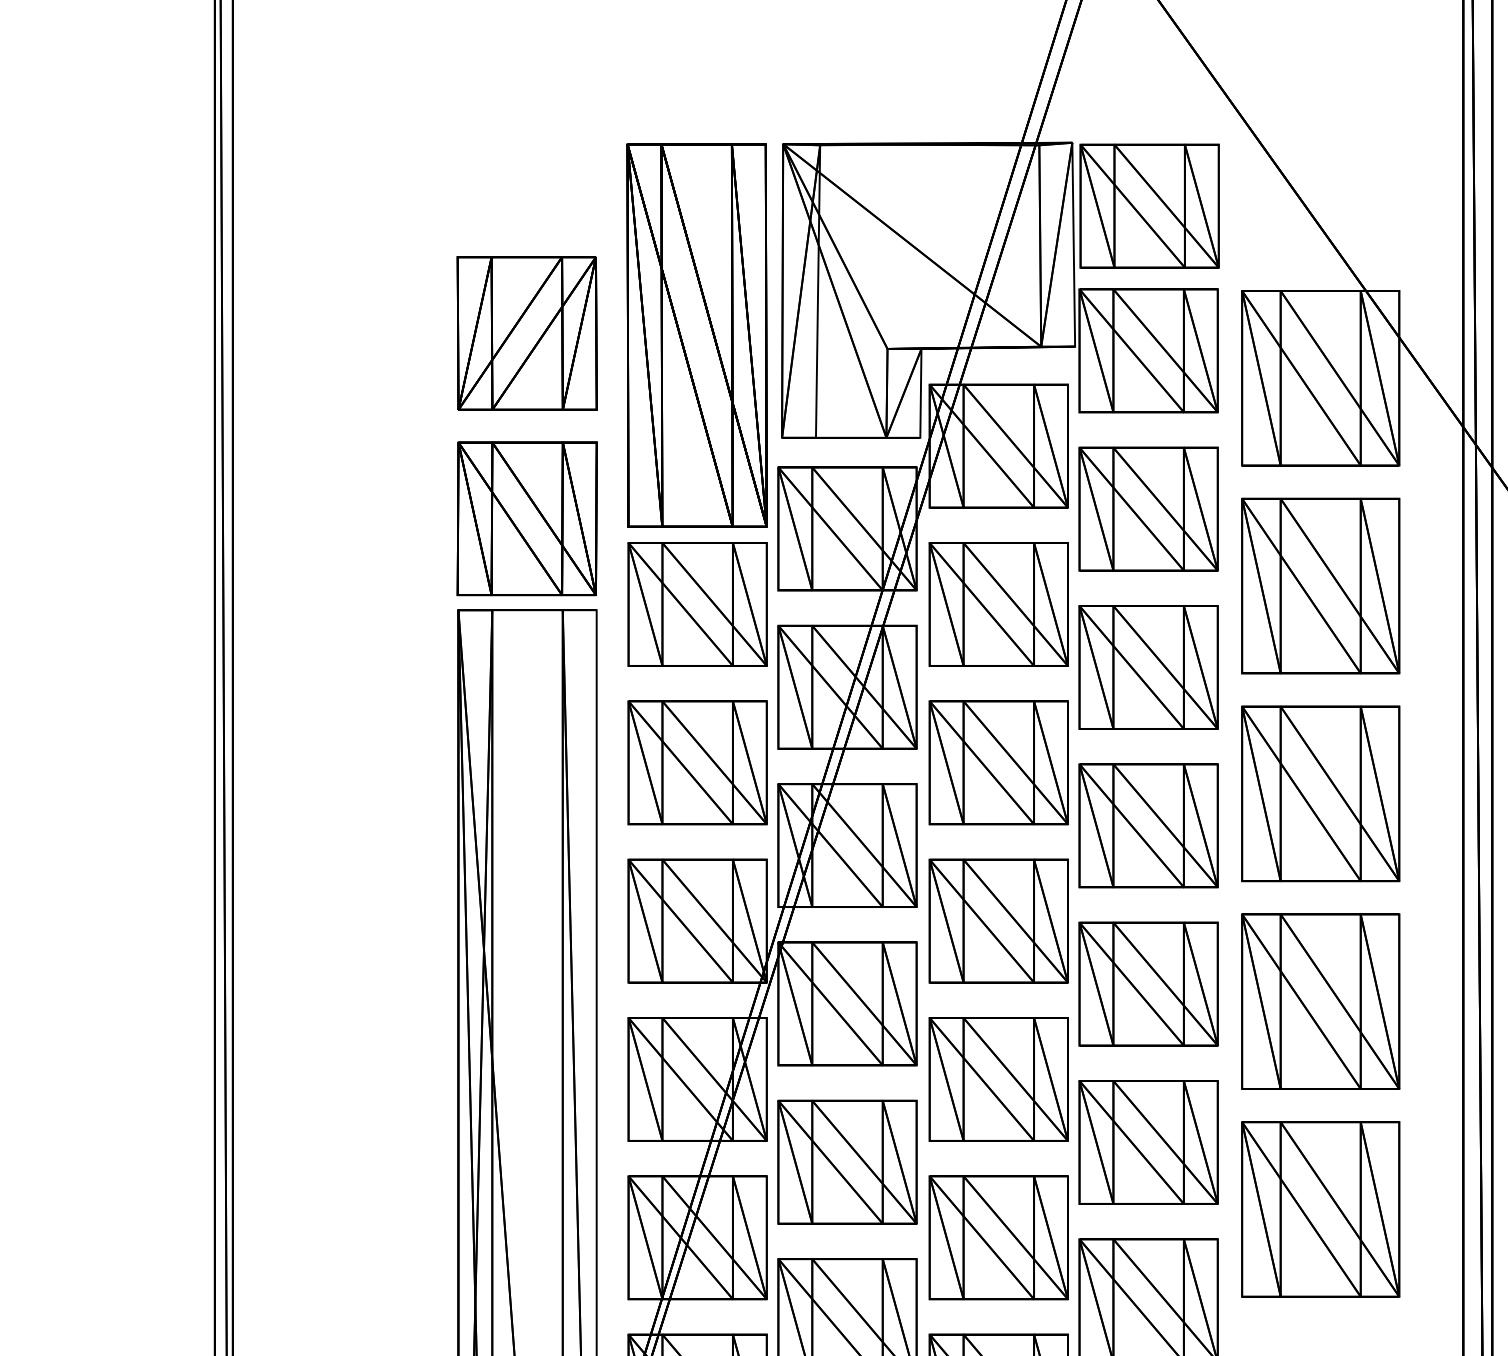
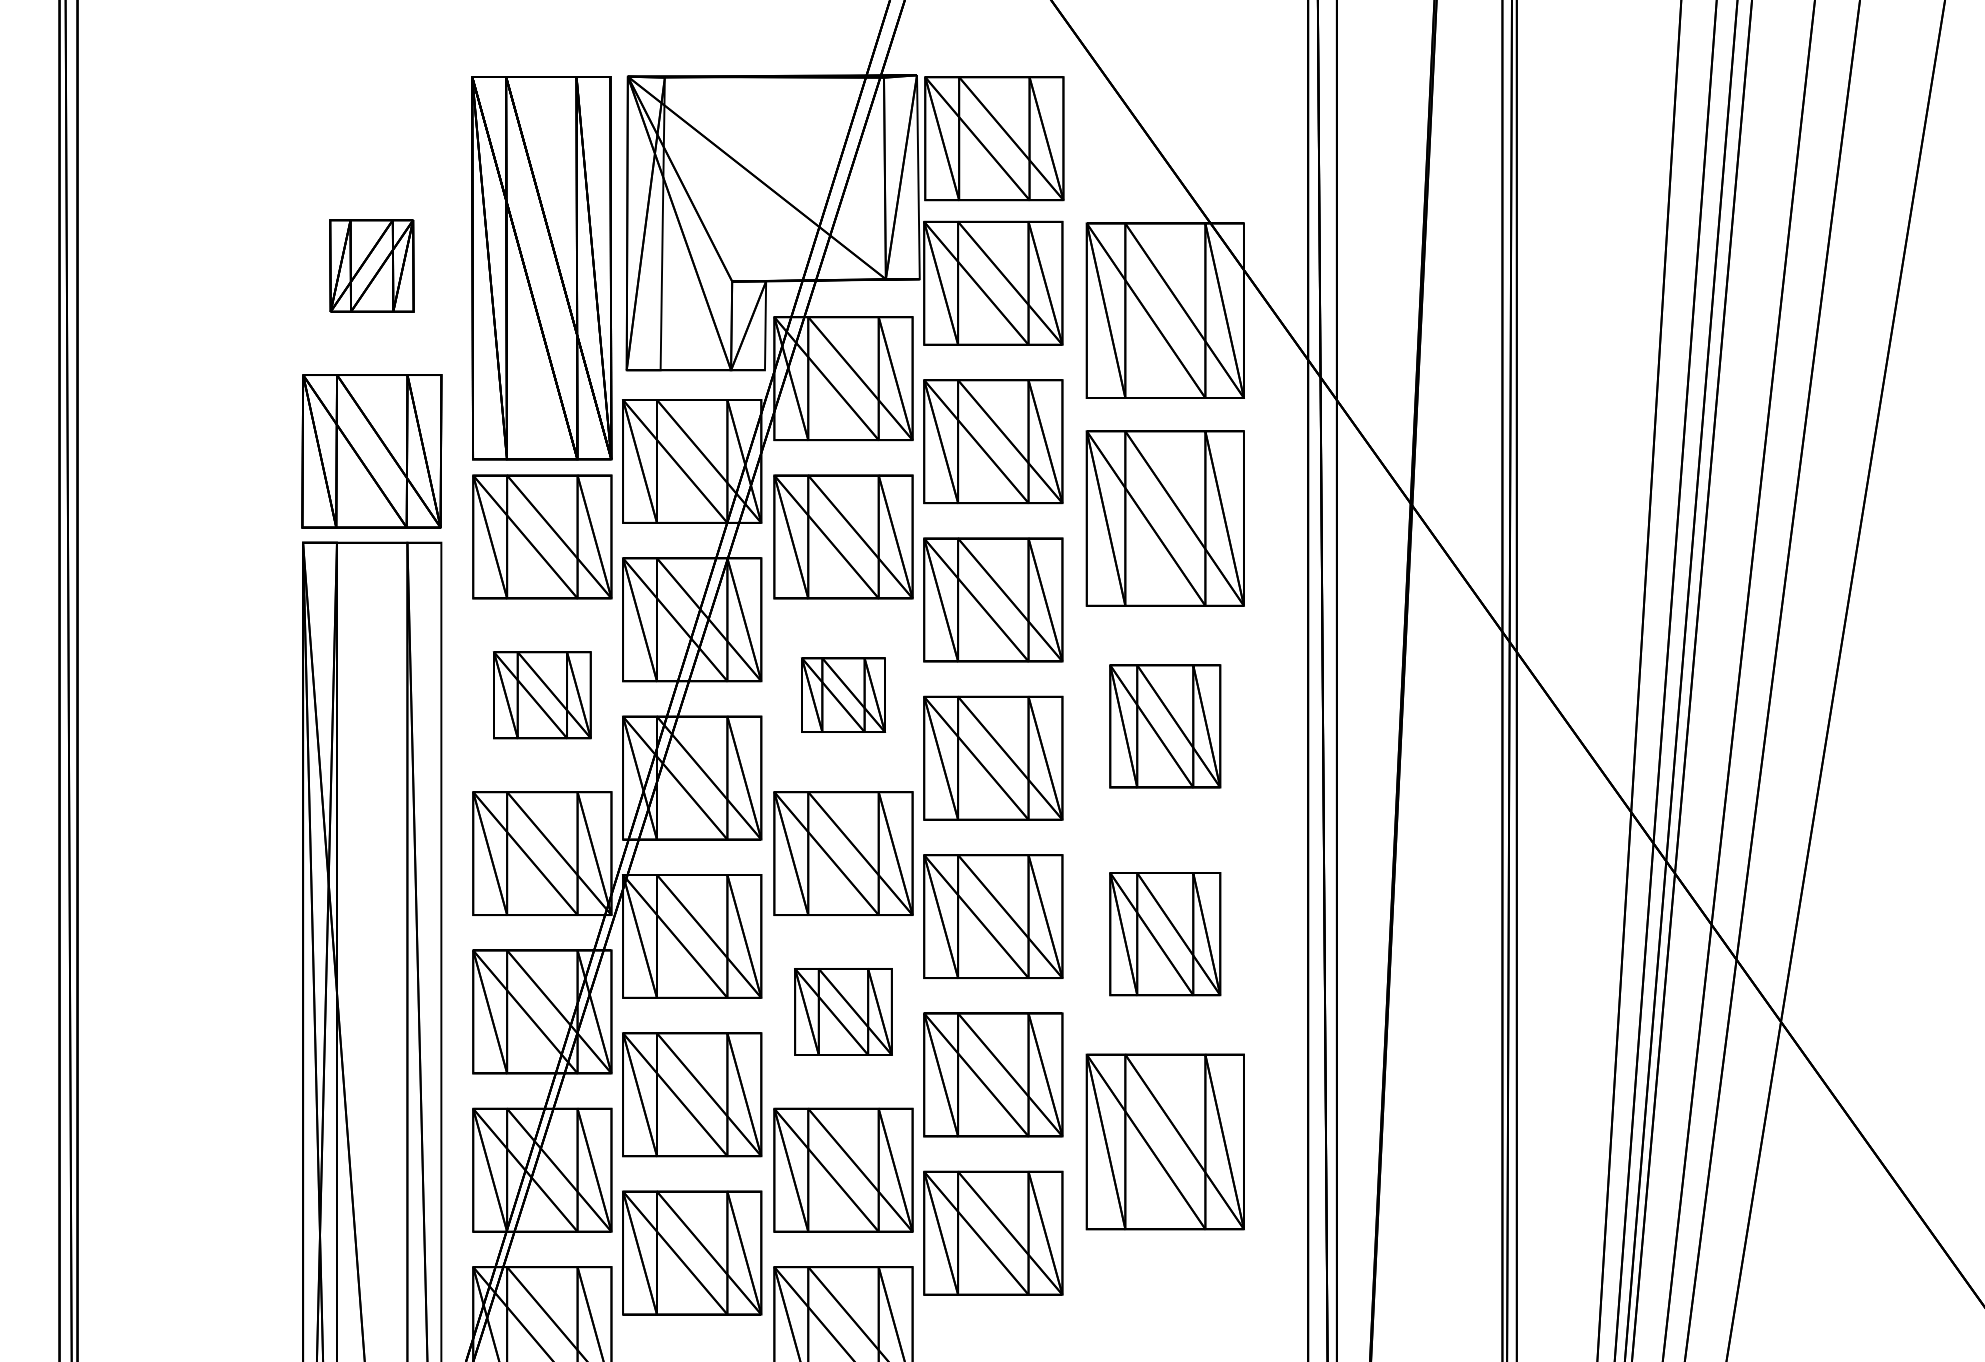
part: (526, 333) -> (371, 265), size x0.6
part: (697, 762) -> (542, 694), size x0.7
part: (998, 762) -> (843, 694), size x0.6
part: (1319, 794) -> (1164, 726), size x0.7
part: (1319, 1001) -> (1164, 933), size x0.7
part: (998, 1079) -> (843, 1011), size x0.7

